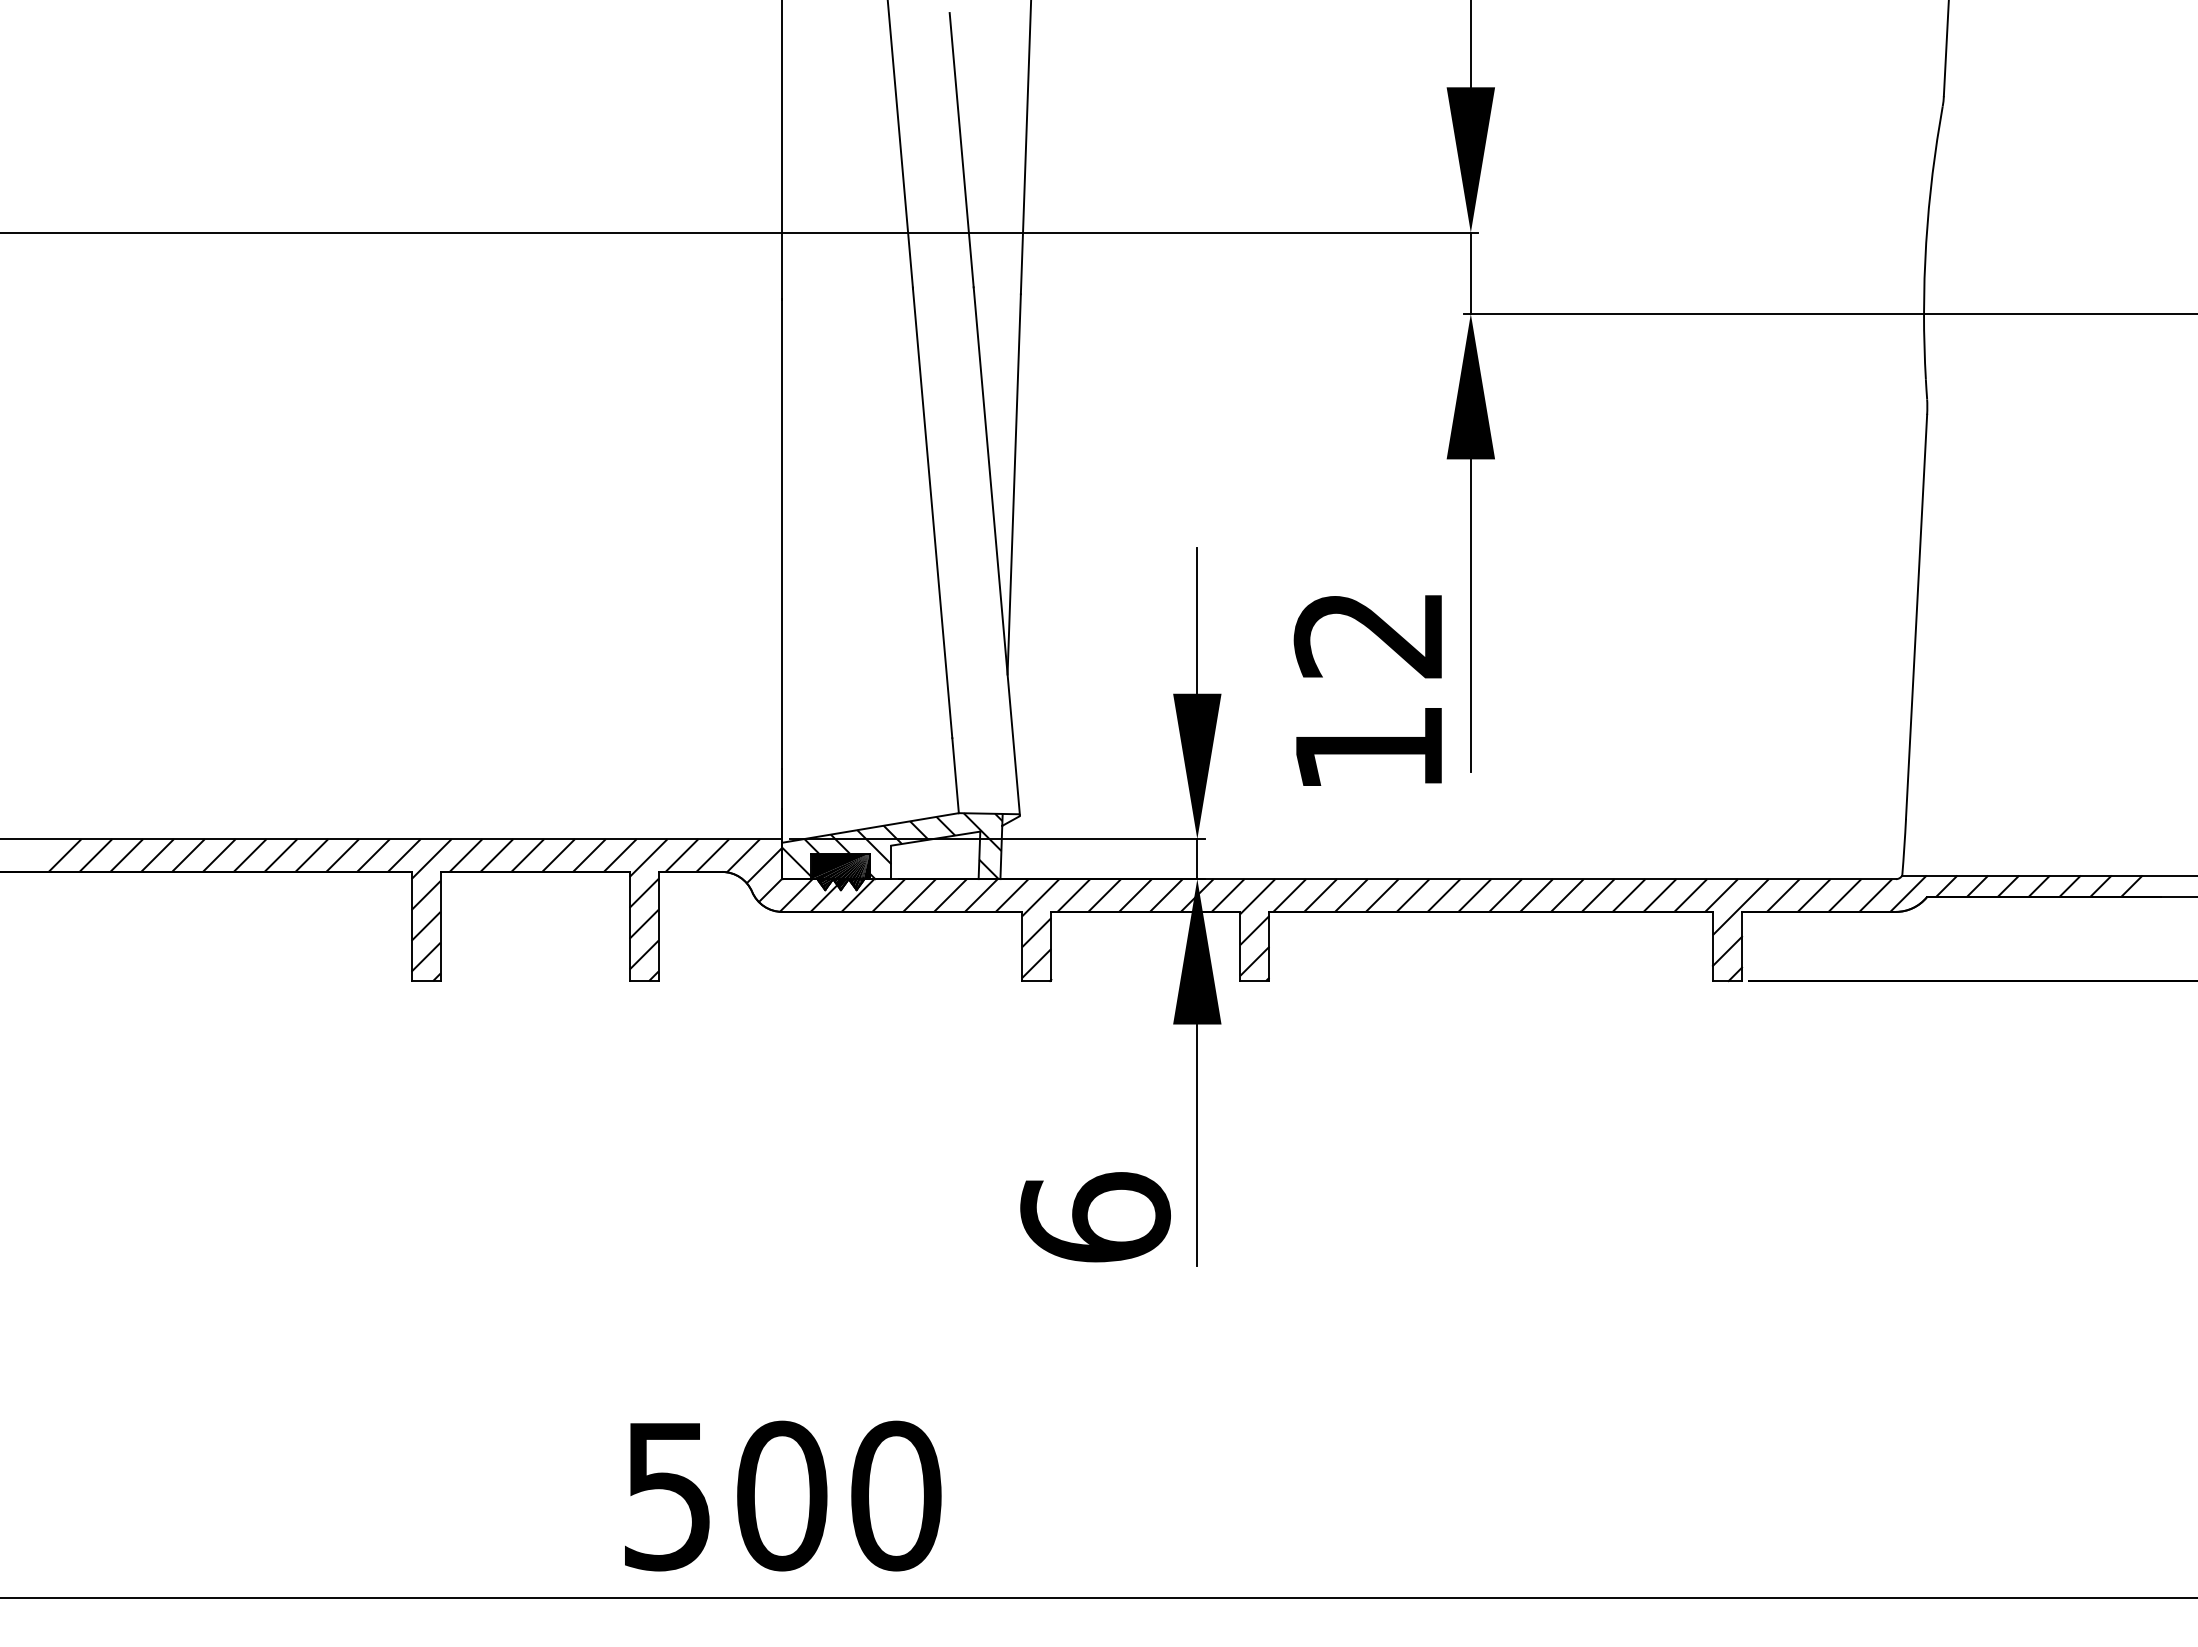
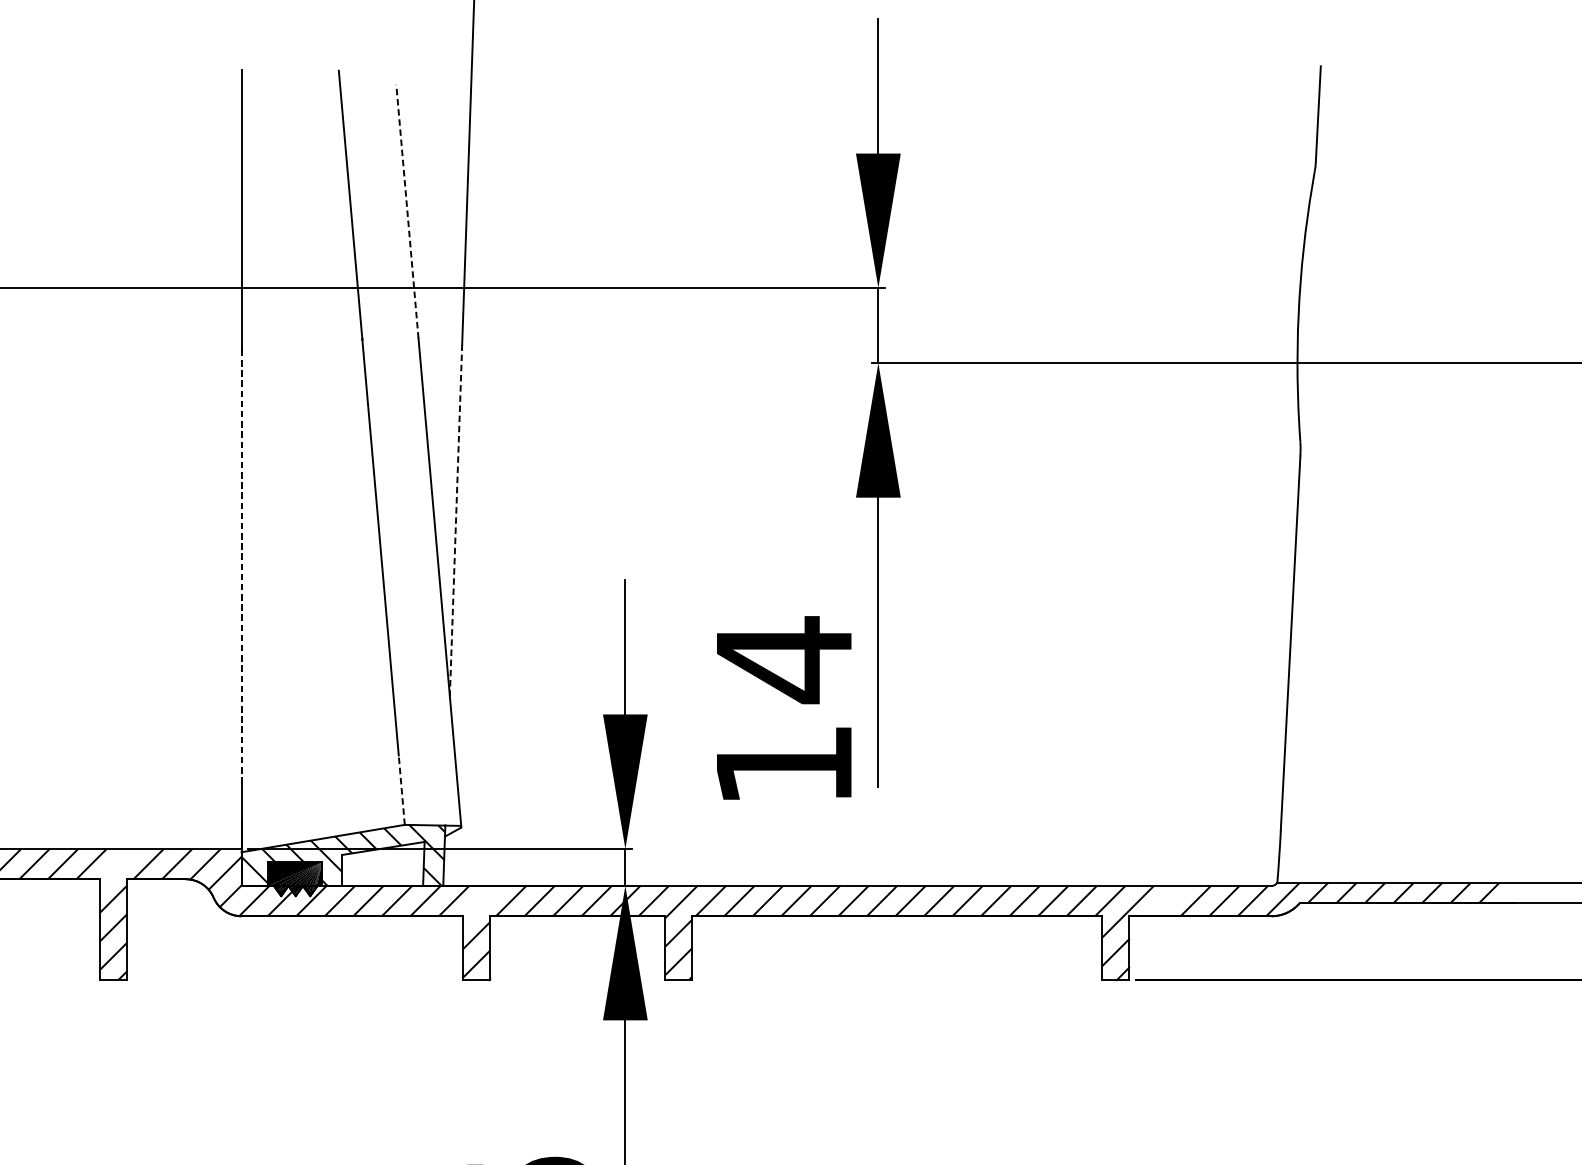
line: (961, 150) -> (407, 211), solid -> dashed
line: (1014, 483) -> (456, 519), solid -> dashed
line: (782, 533) -> (241, 566), solid -> dashed
text: (1367, 634) -> (782, 659), 12 -> 14
line: (955, 775) -> (401, 790), solid -> dashed
line: (648, 858) -> (117, 866), removed
line: (1782, 895) -> (1166, 901), removed
line: (1040, 897) -> (480, 902), removed

